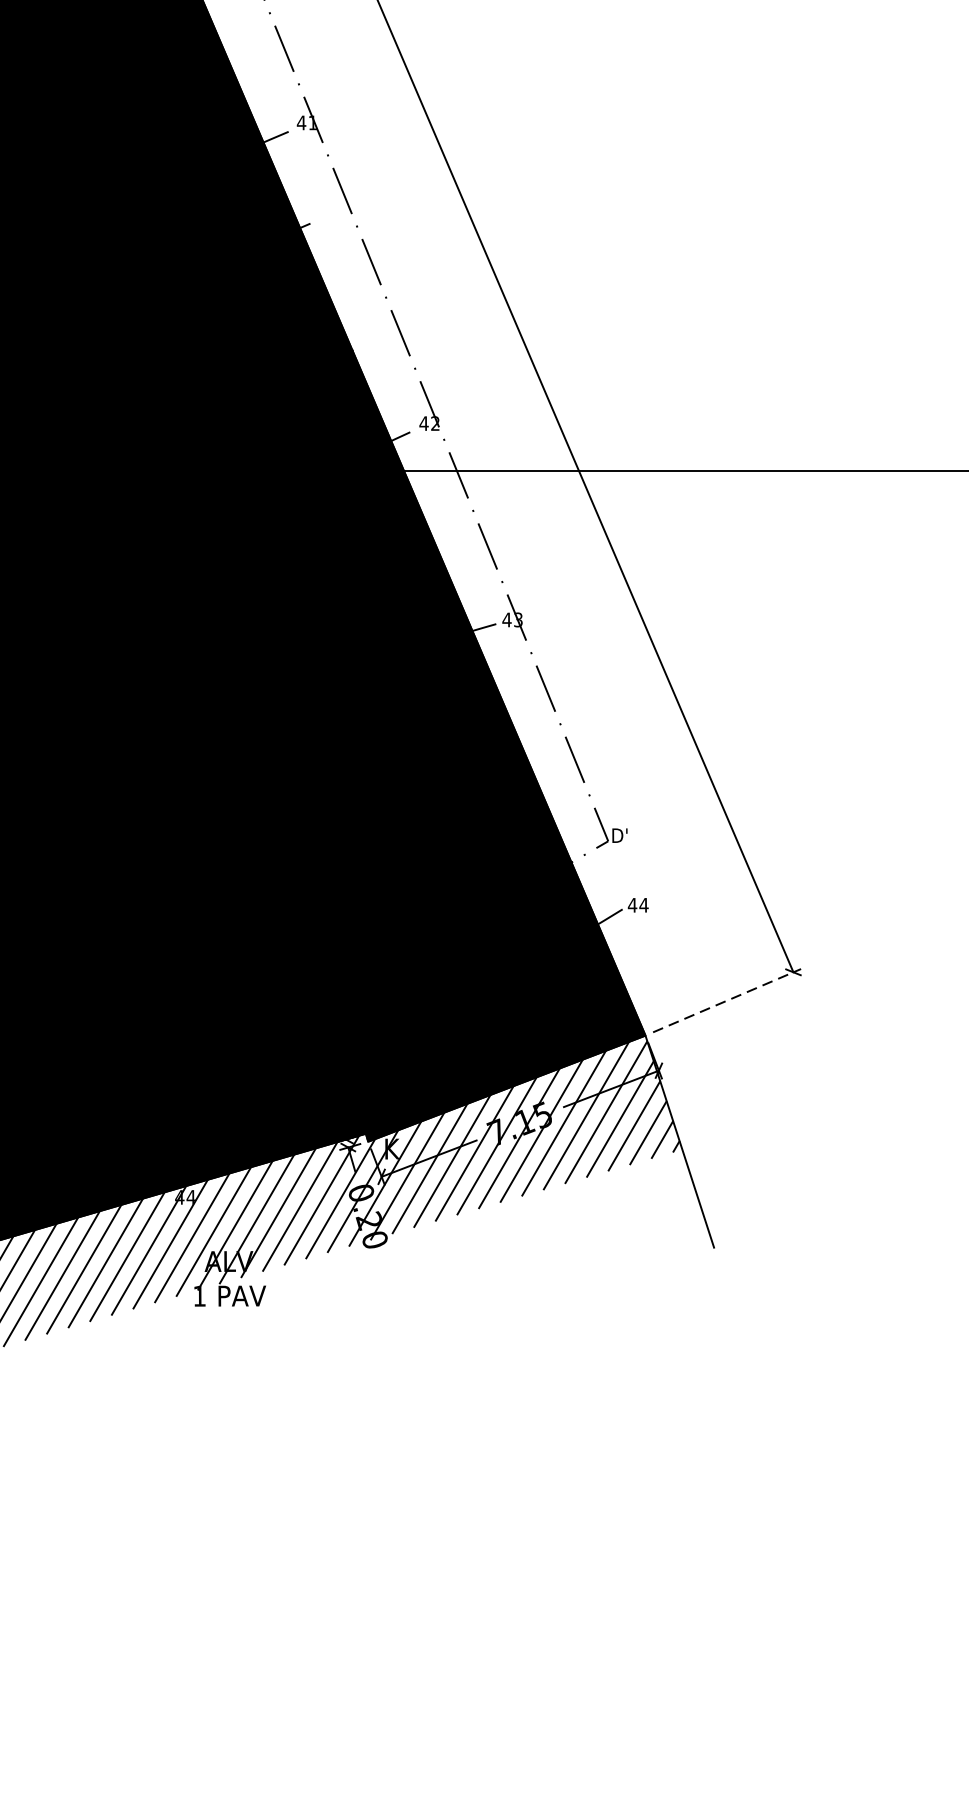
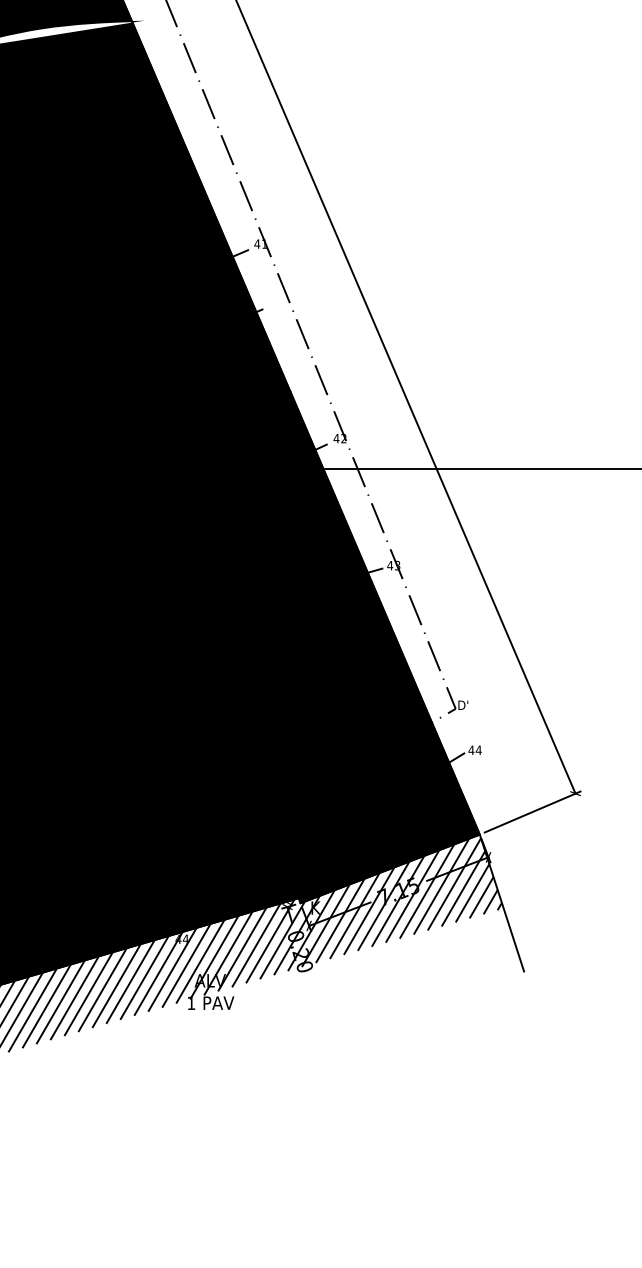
line: (728, 999) -> (533, 811), dashed -> solid

